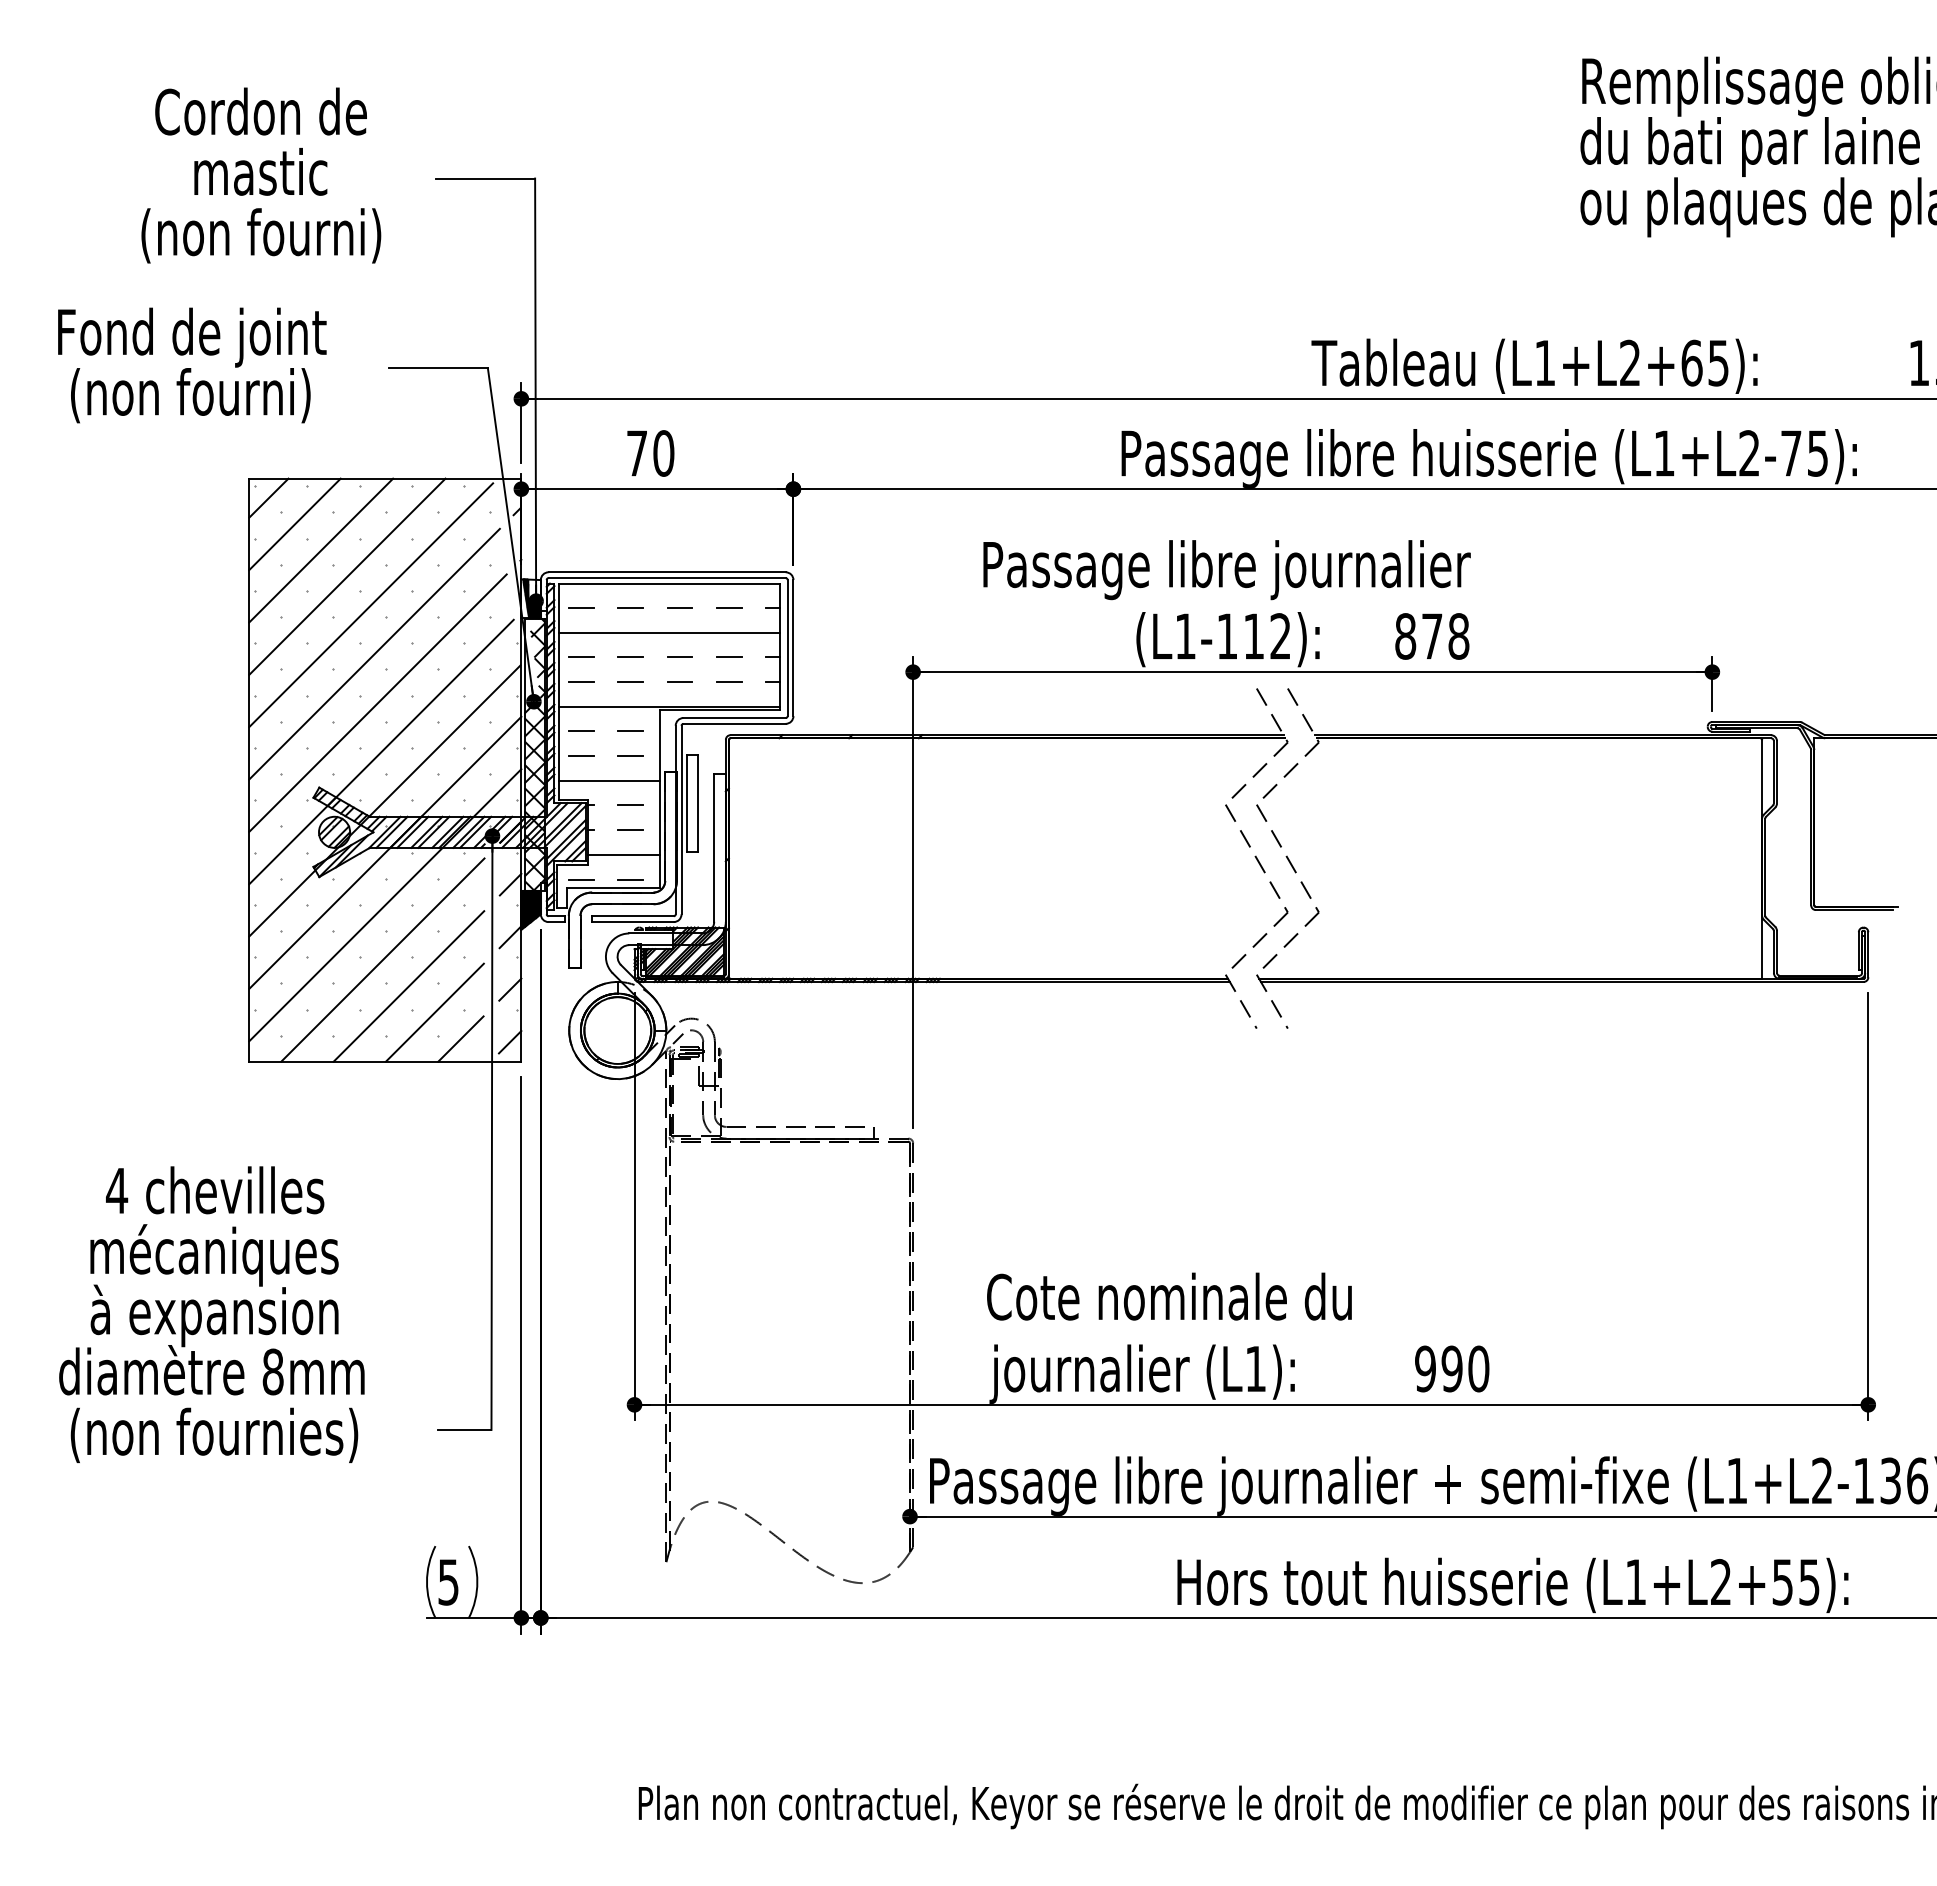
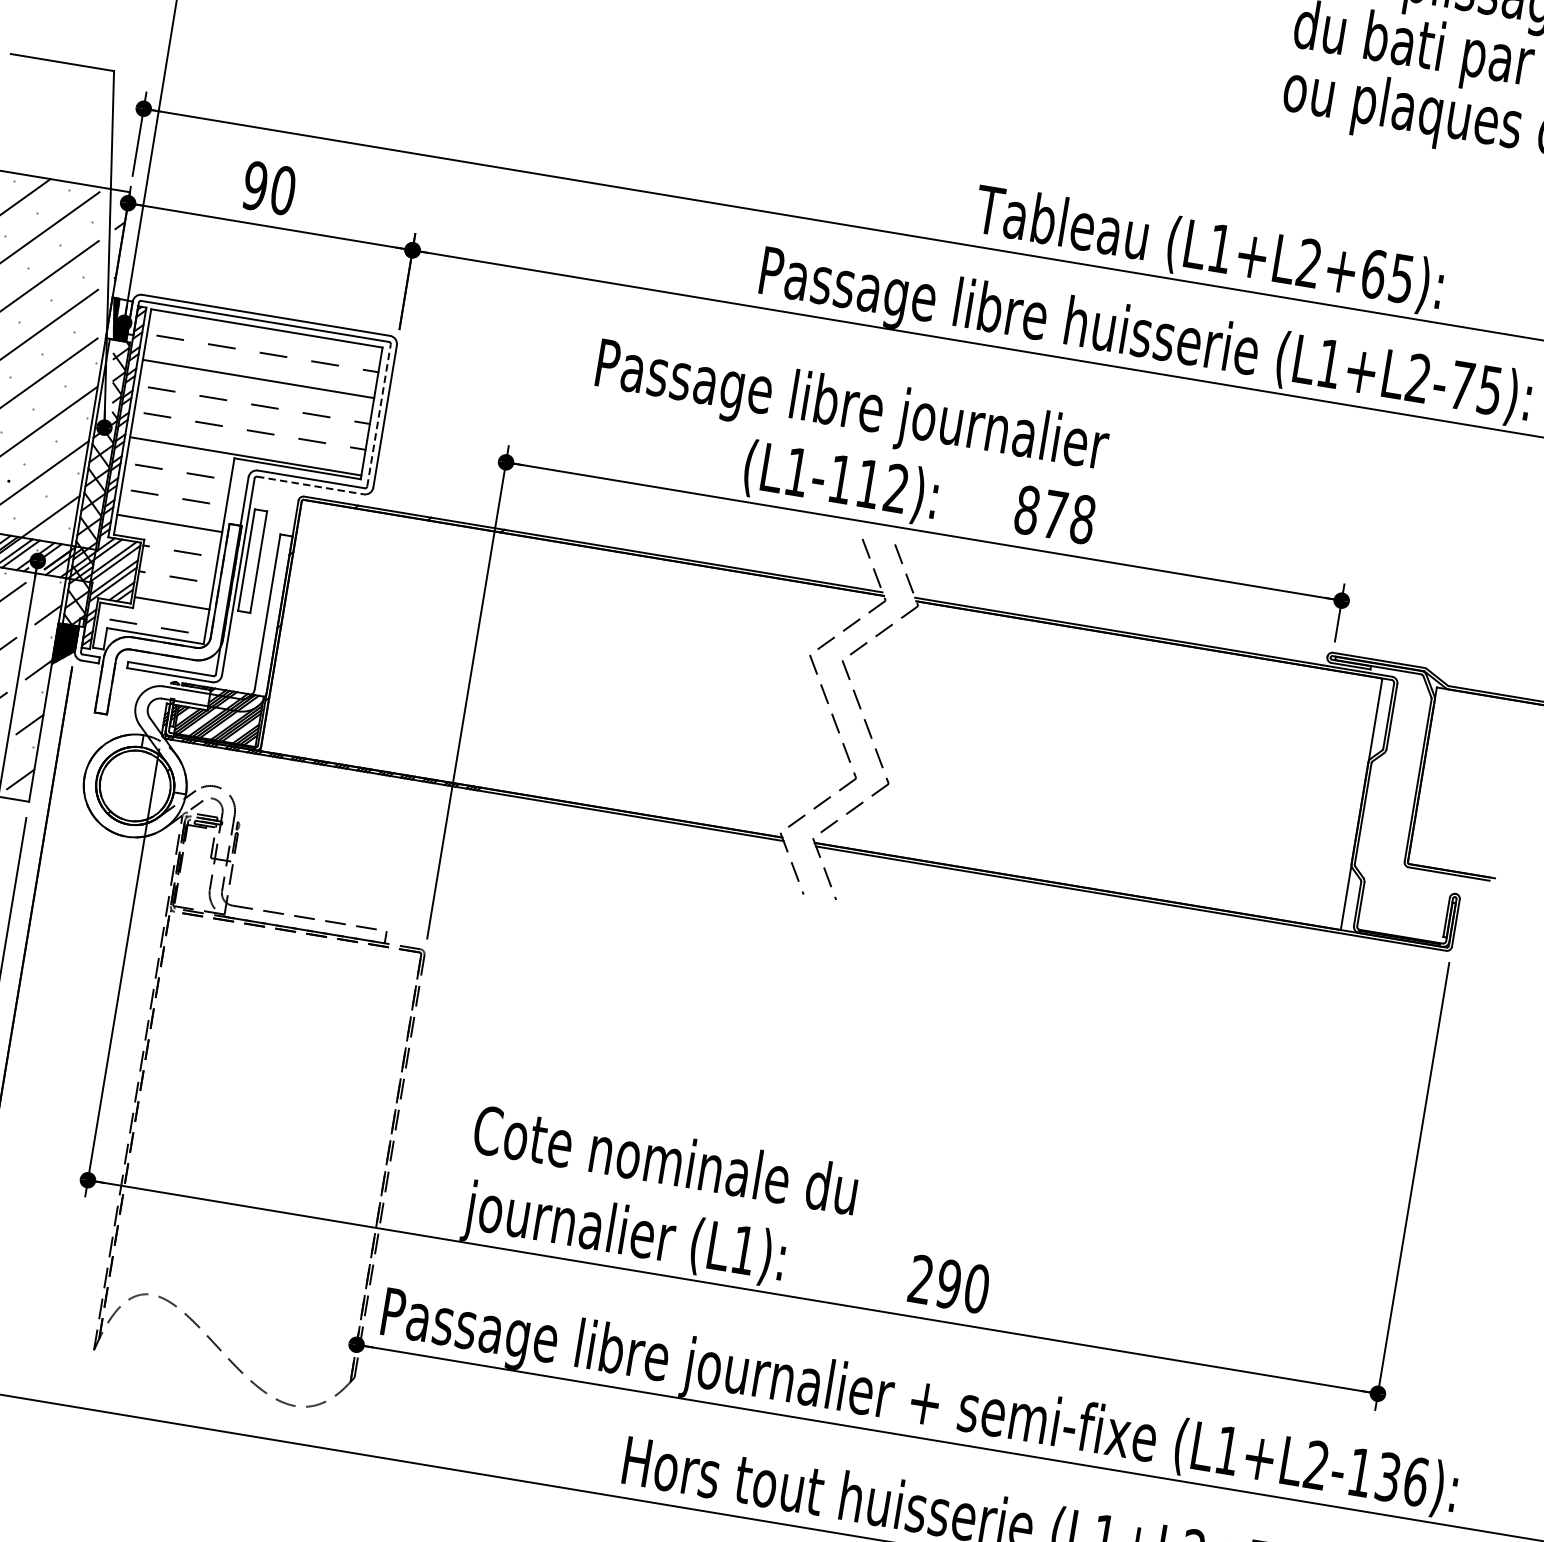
text: (636, 453) -> (254, 185), 70 -> 90
line: (787, 647) -> (378, 414), solid -> dashed
line: (735, 723) -> (311, 485), solid -> dashed
text: (1425, 1368) -> (921, 1279), 990 -> 290

